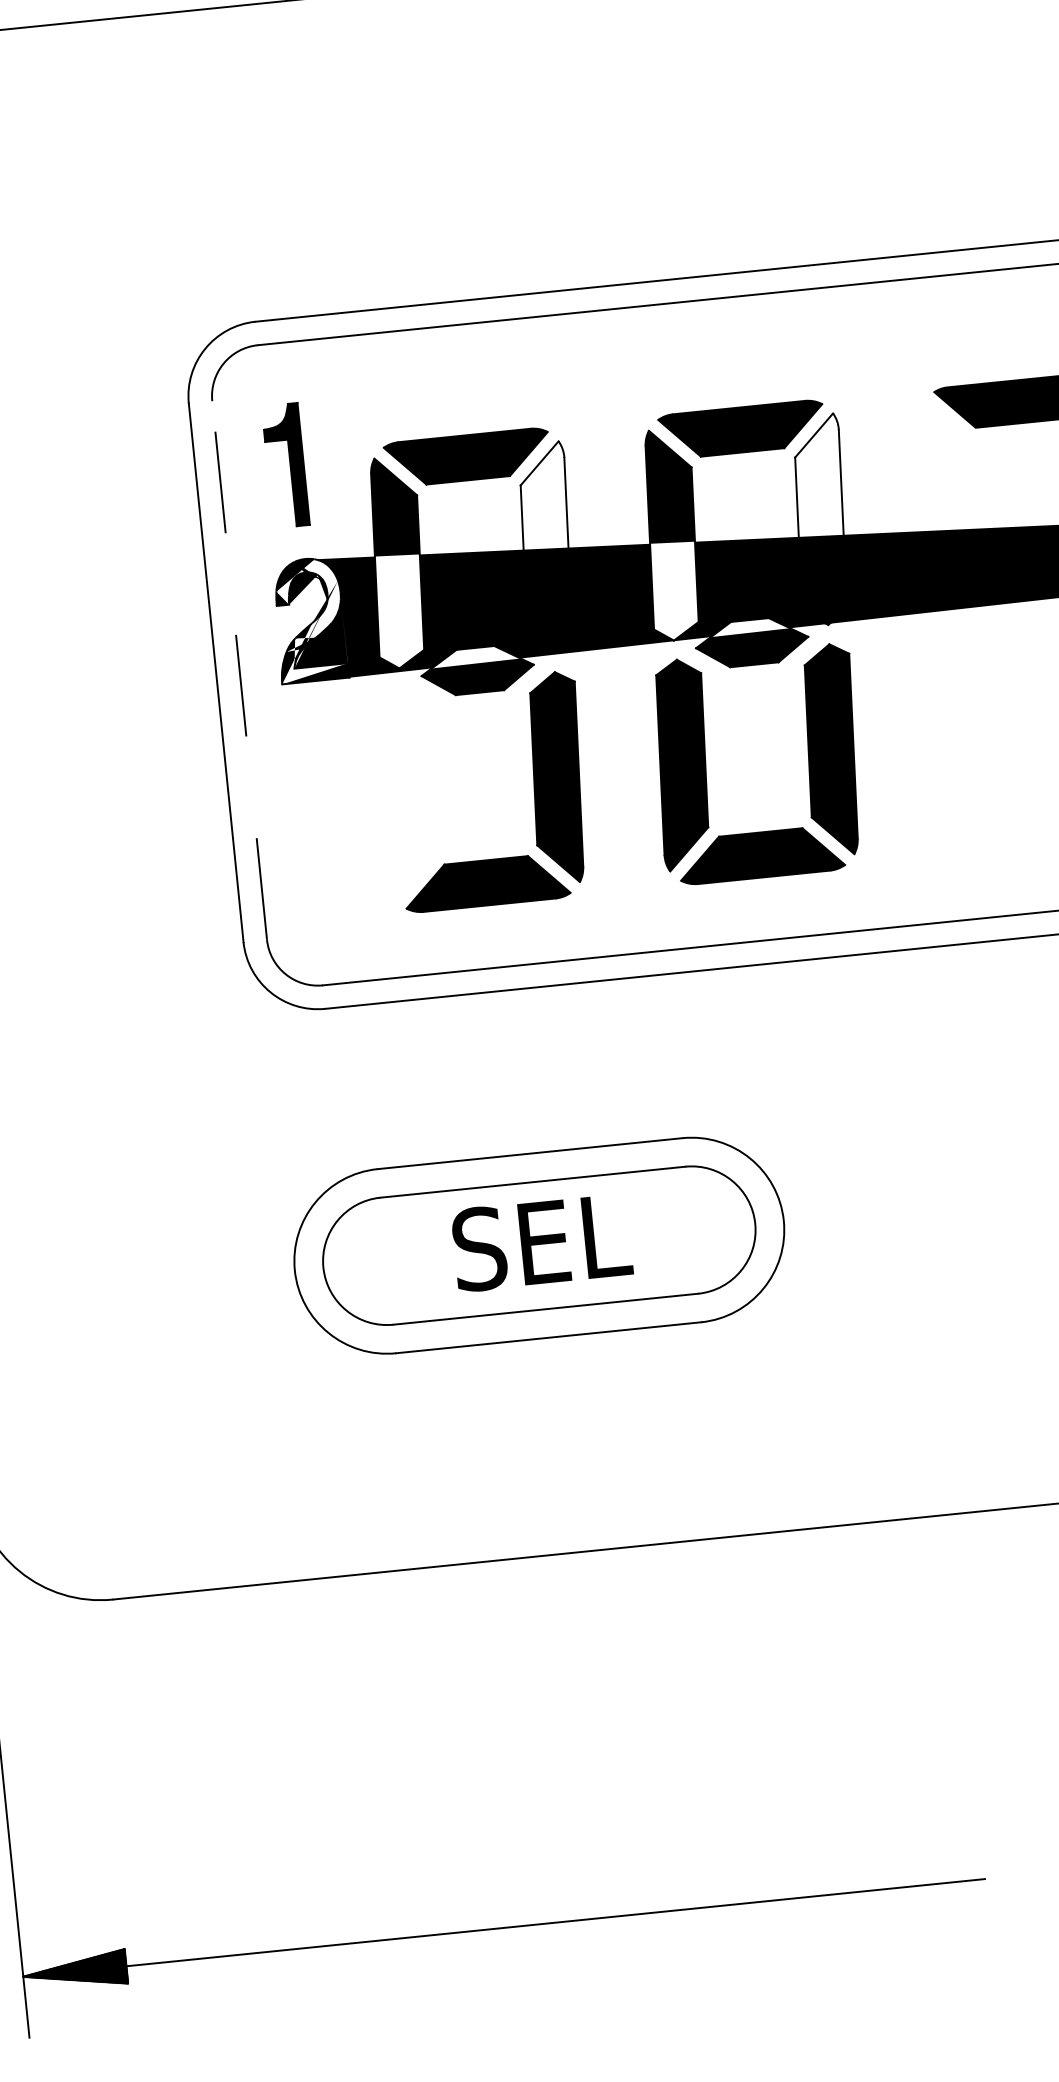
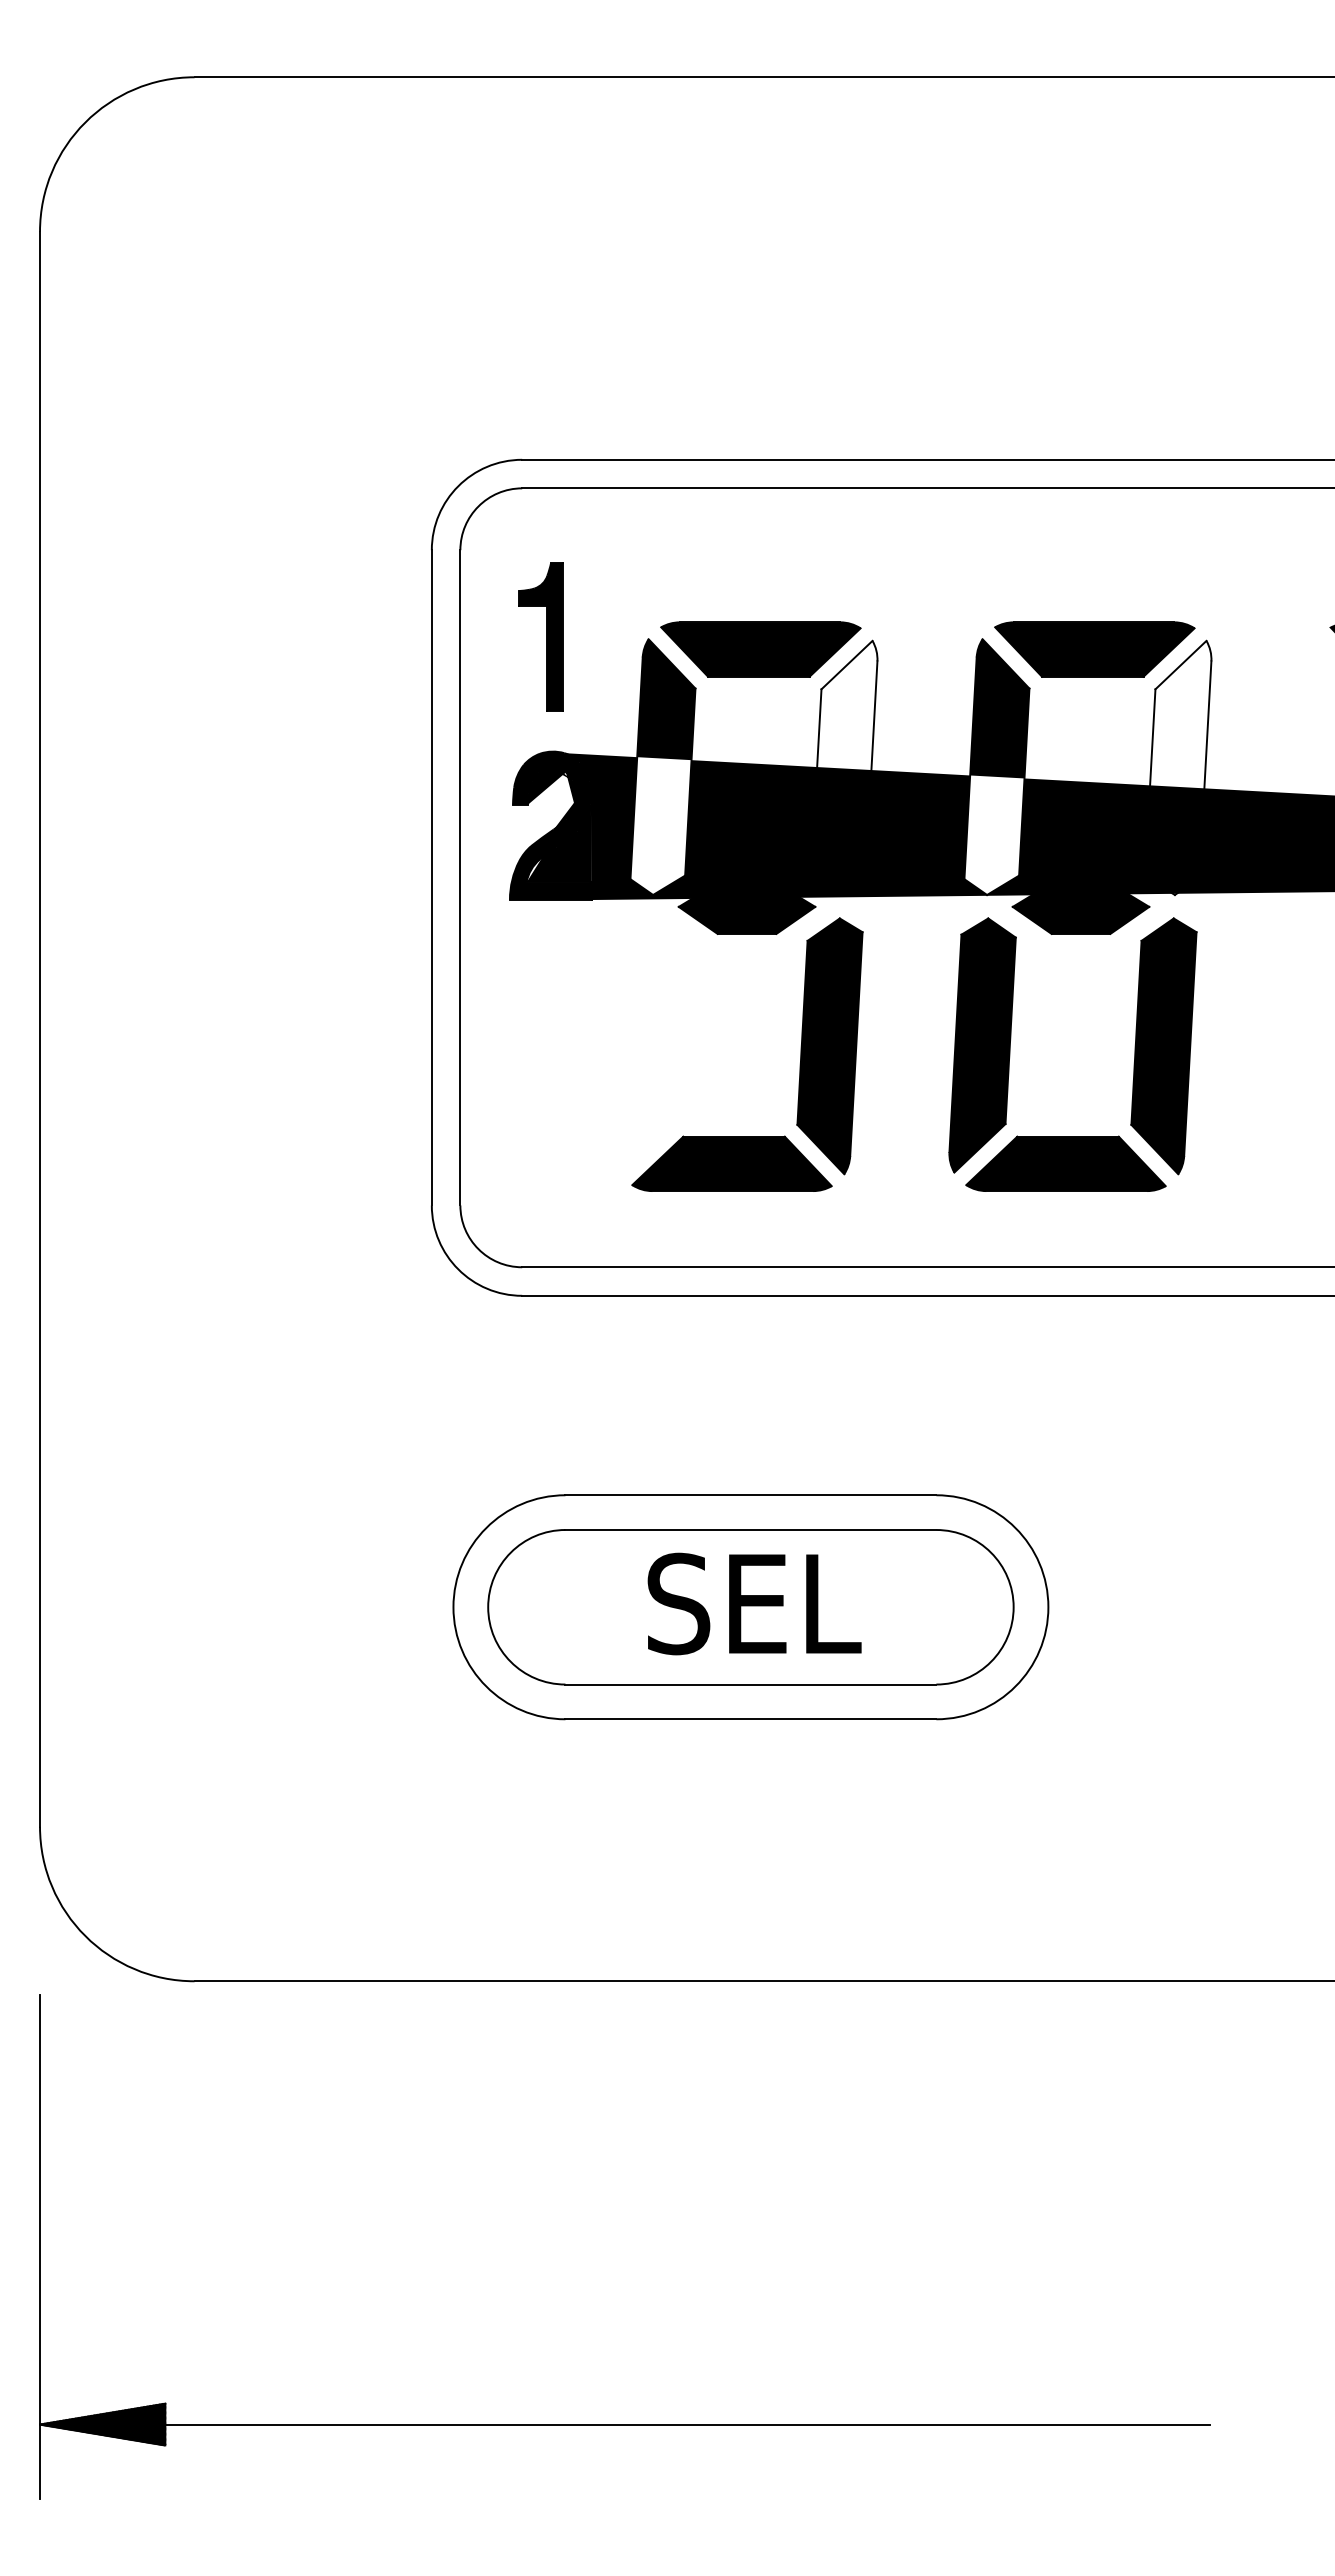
fill: (309, 619) -> (550, 825), added
line: (239, 670) -> (460, 877), dashed -> solid

